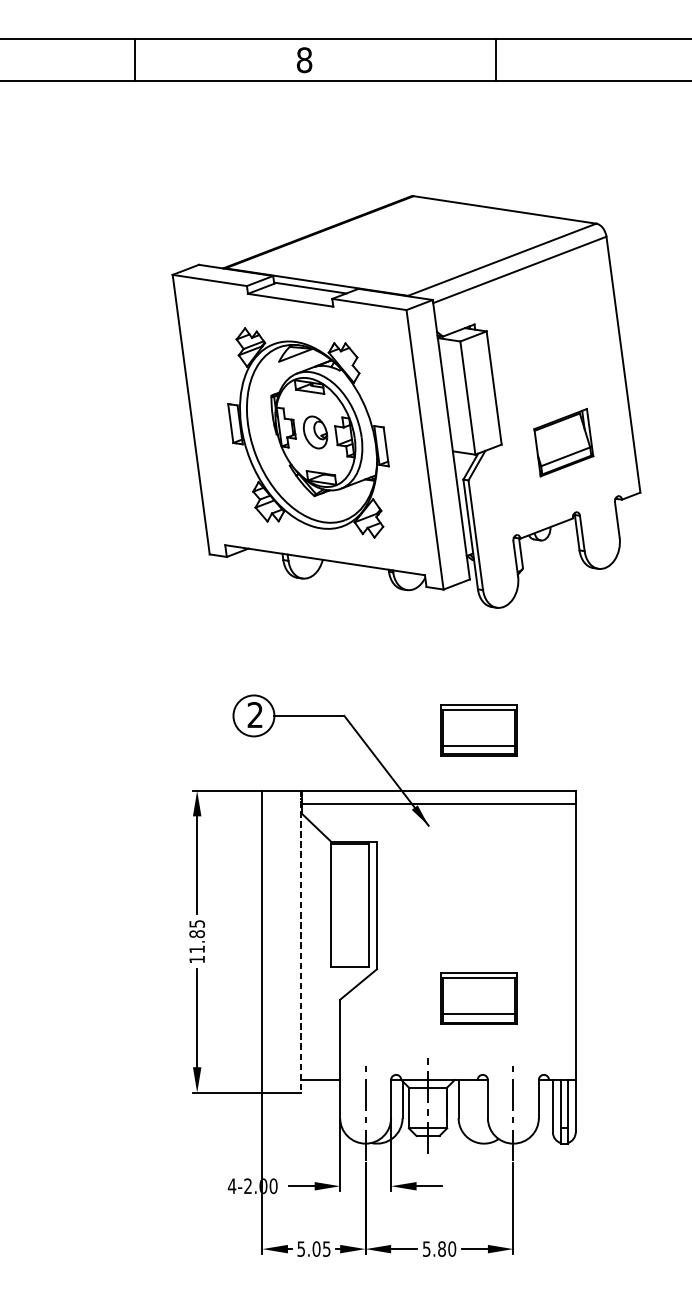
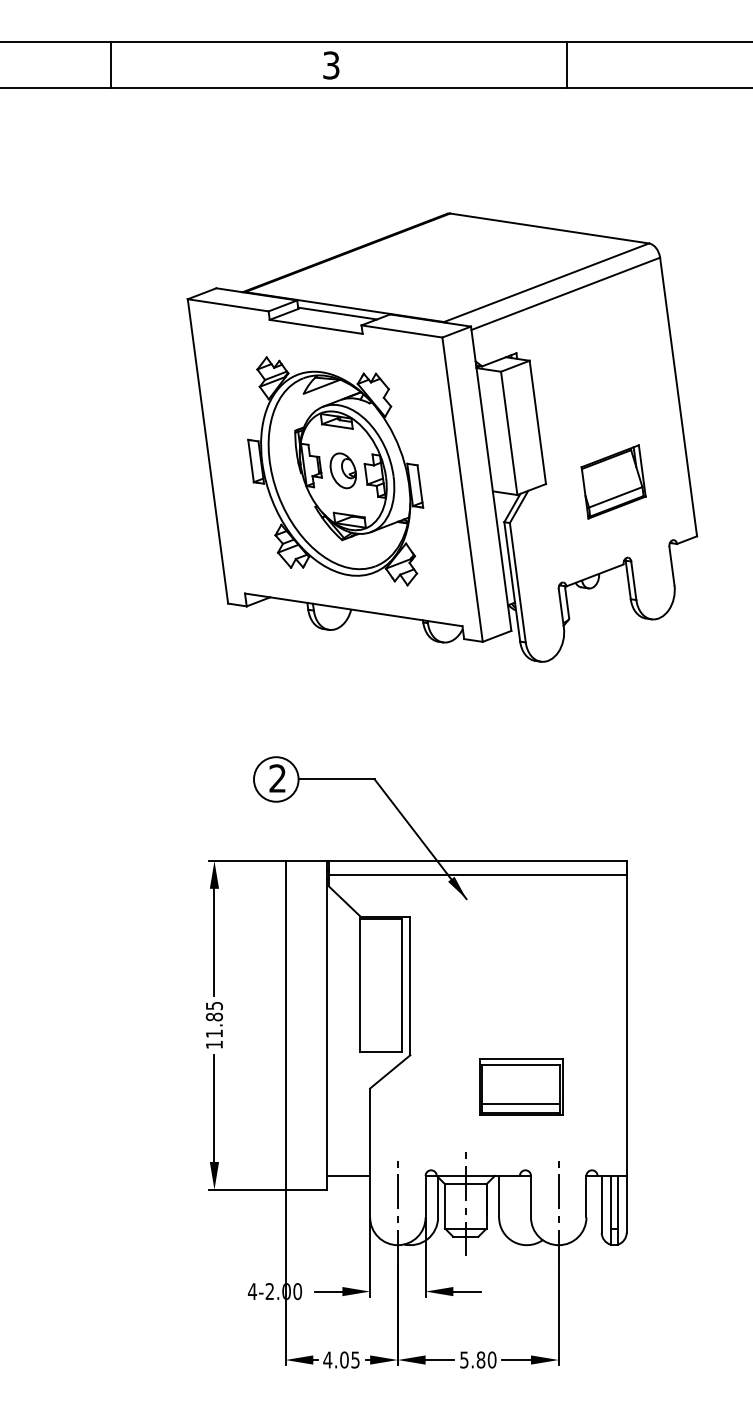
line: (134, 59) -> (111, 64), moved
line: (495, 59) -> (566, 64), moved
text: (304, 60) -> (331, 65), 8 -> 3
part: (479, 729) -> (521, 794), removed
line: (300, 941) -> (327, 1025), dashed -> solid
text: (300, 1248) -> (327, 1359), 5.05 -> 4.05

